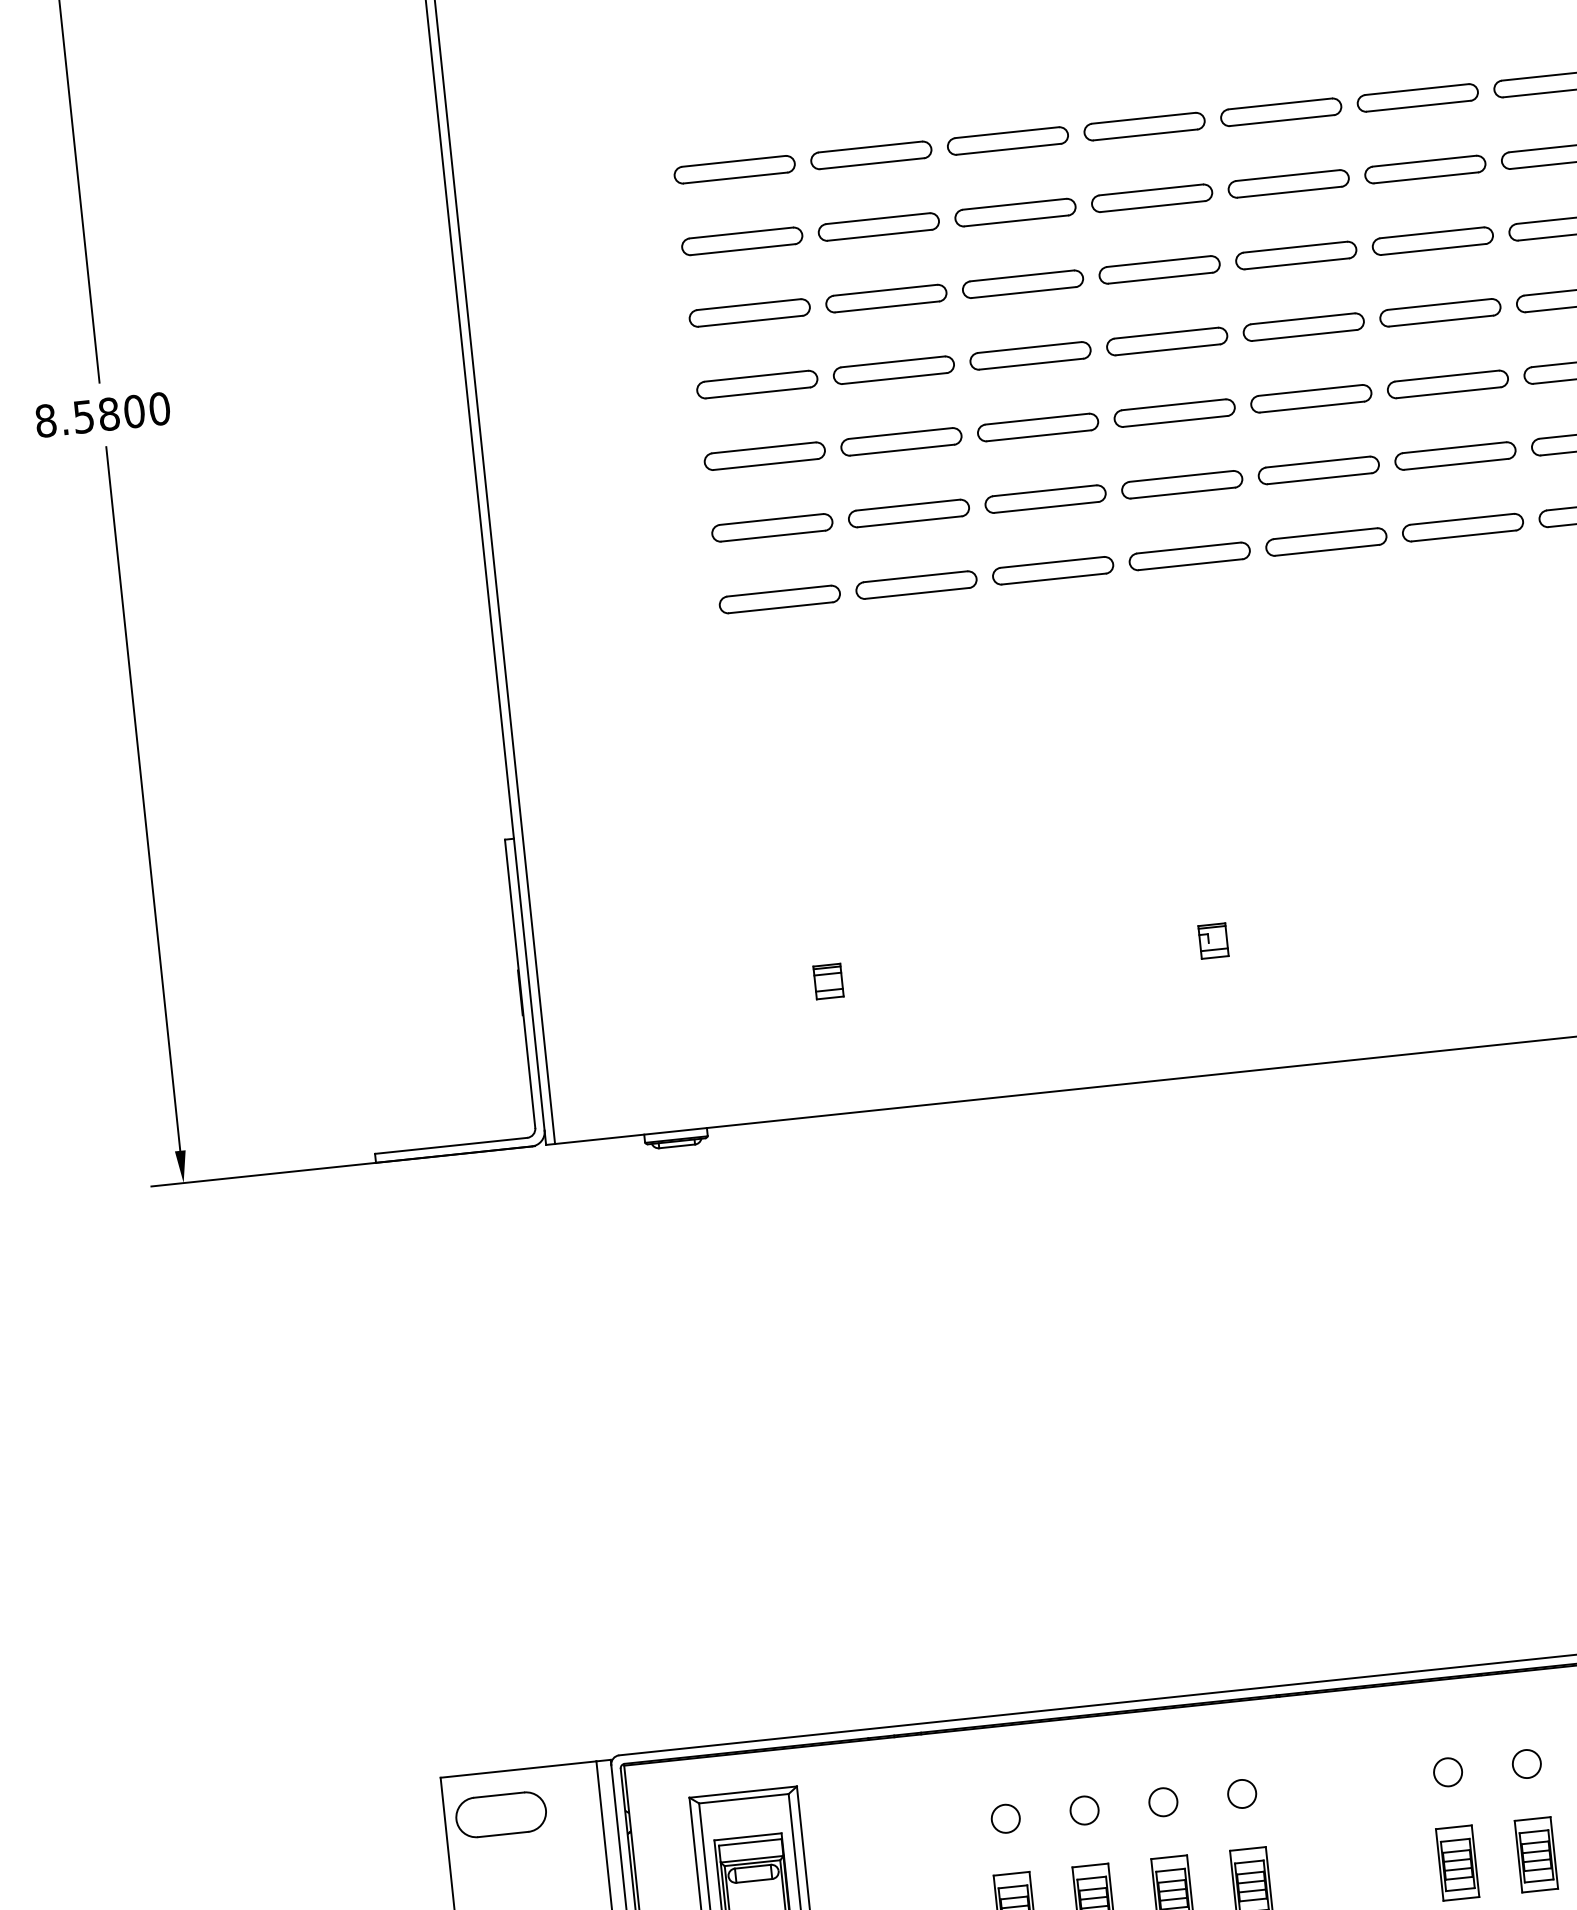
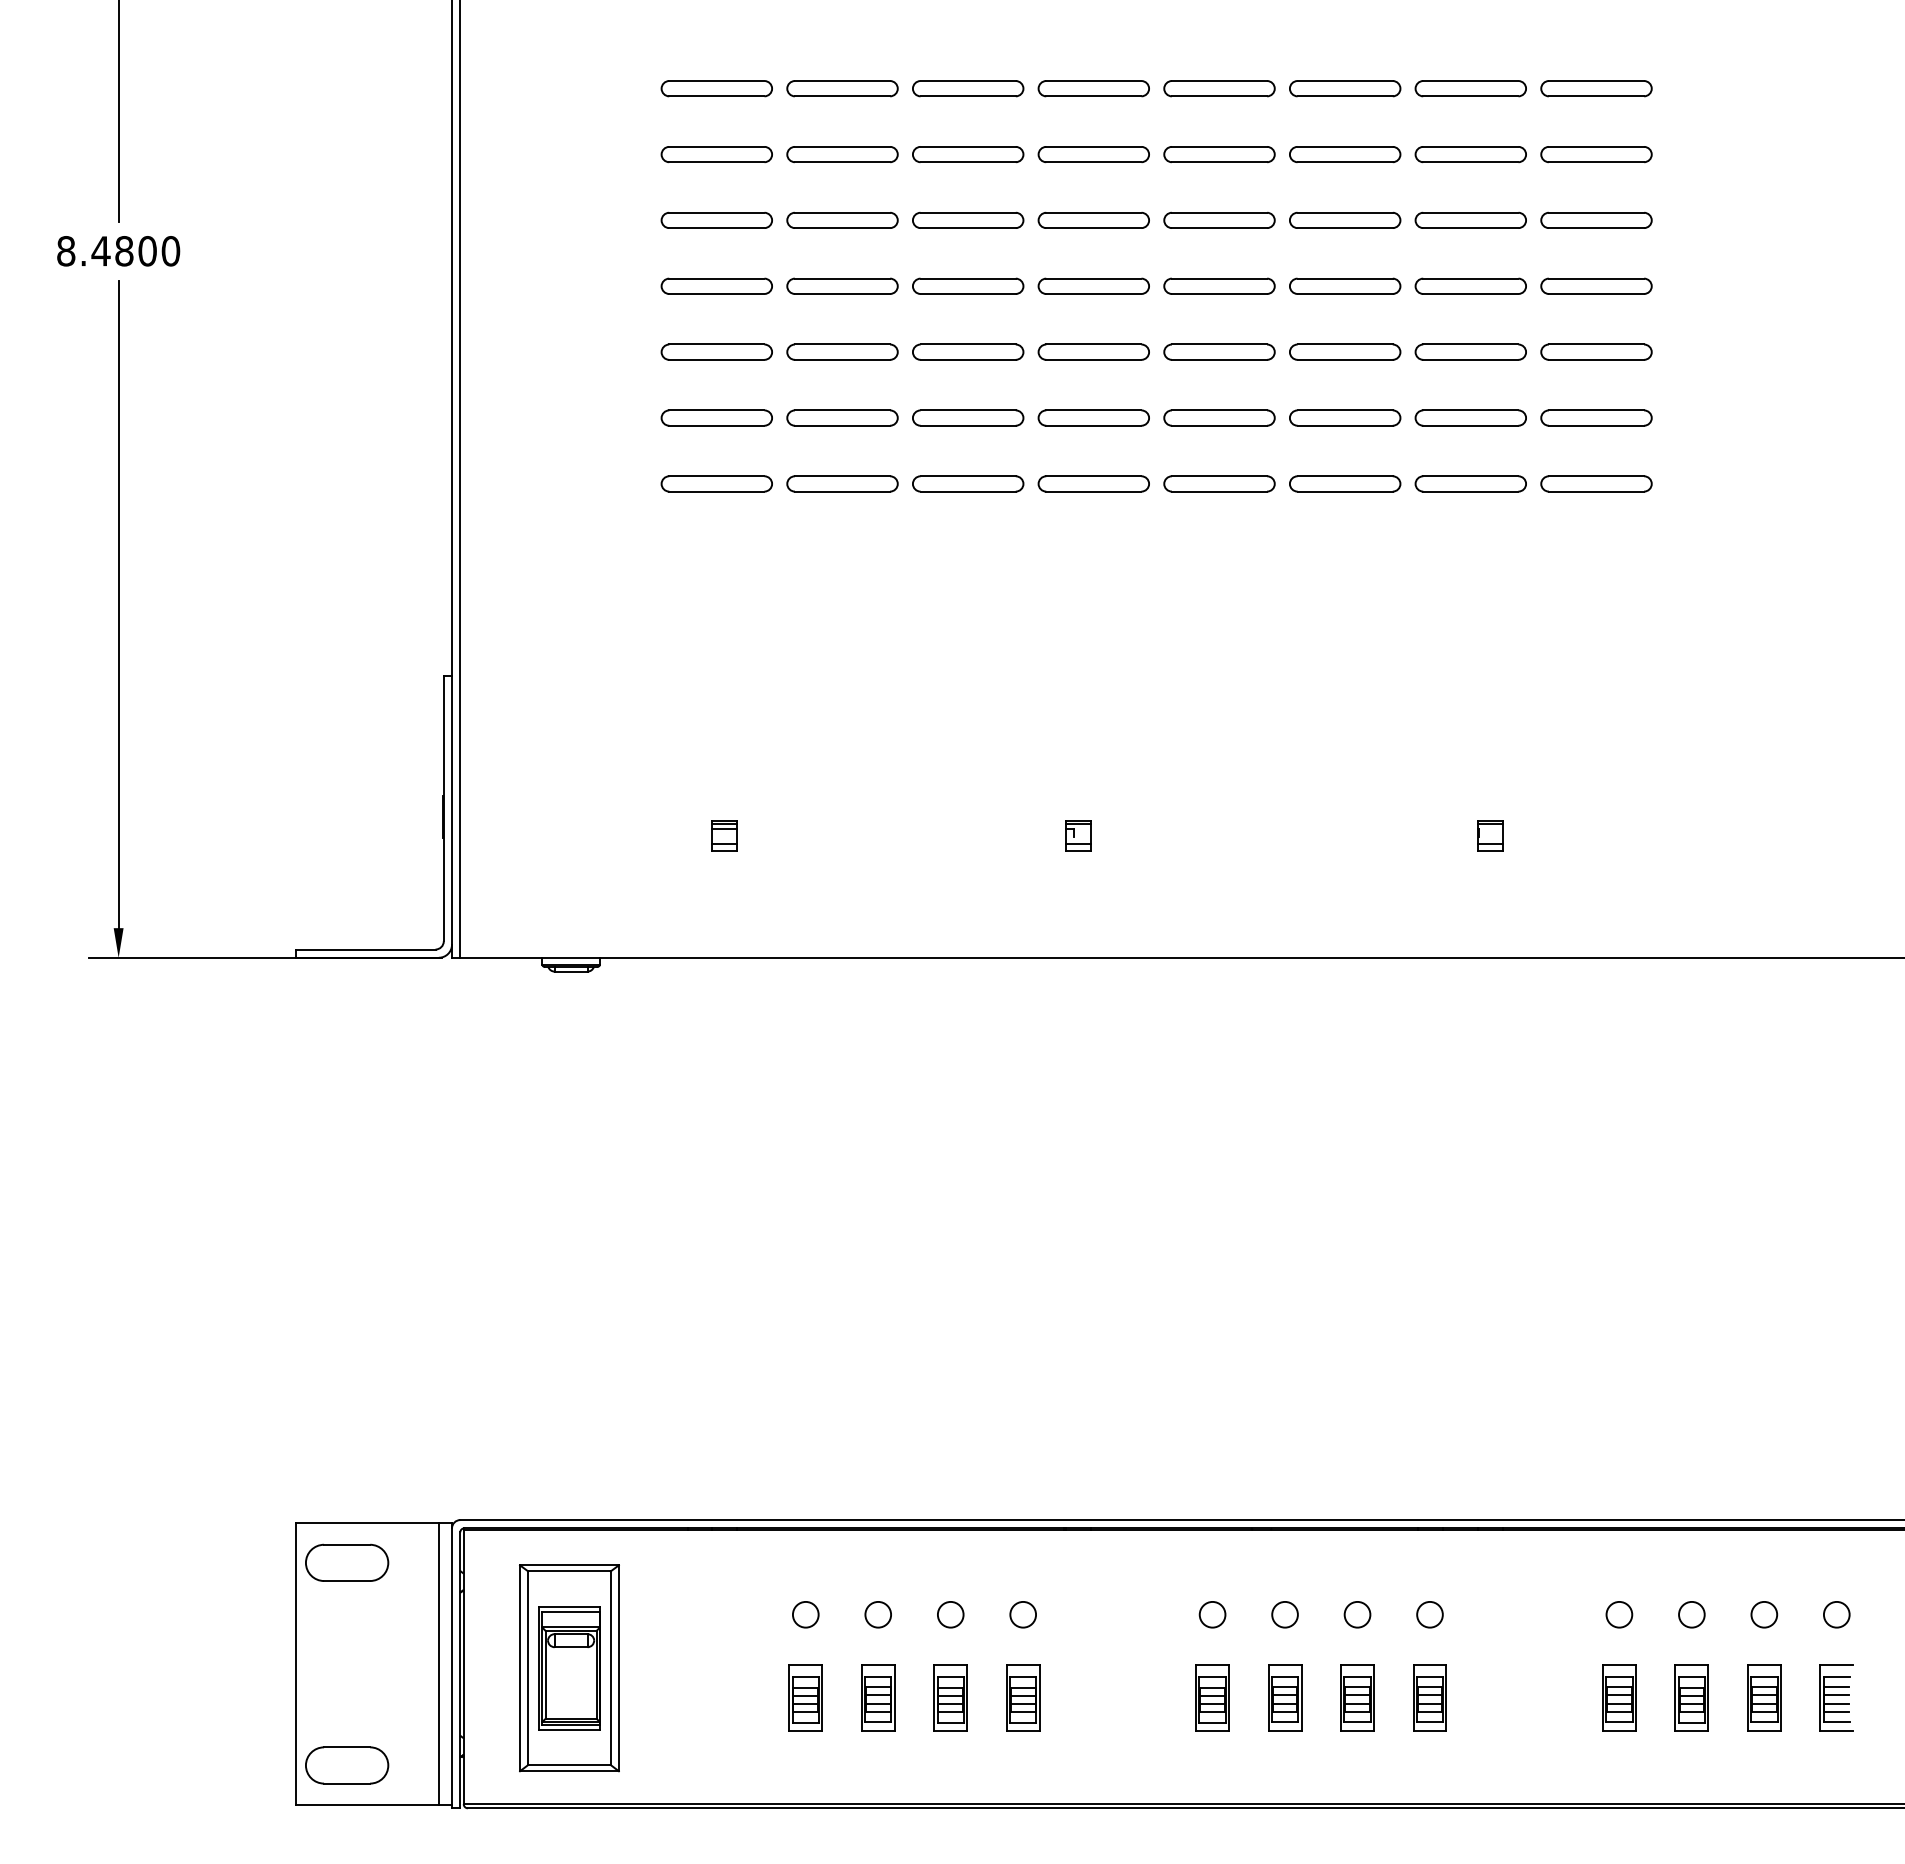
text: (83, 417) -> (100, 251), 8.5800 -> 8.4800

